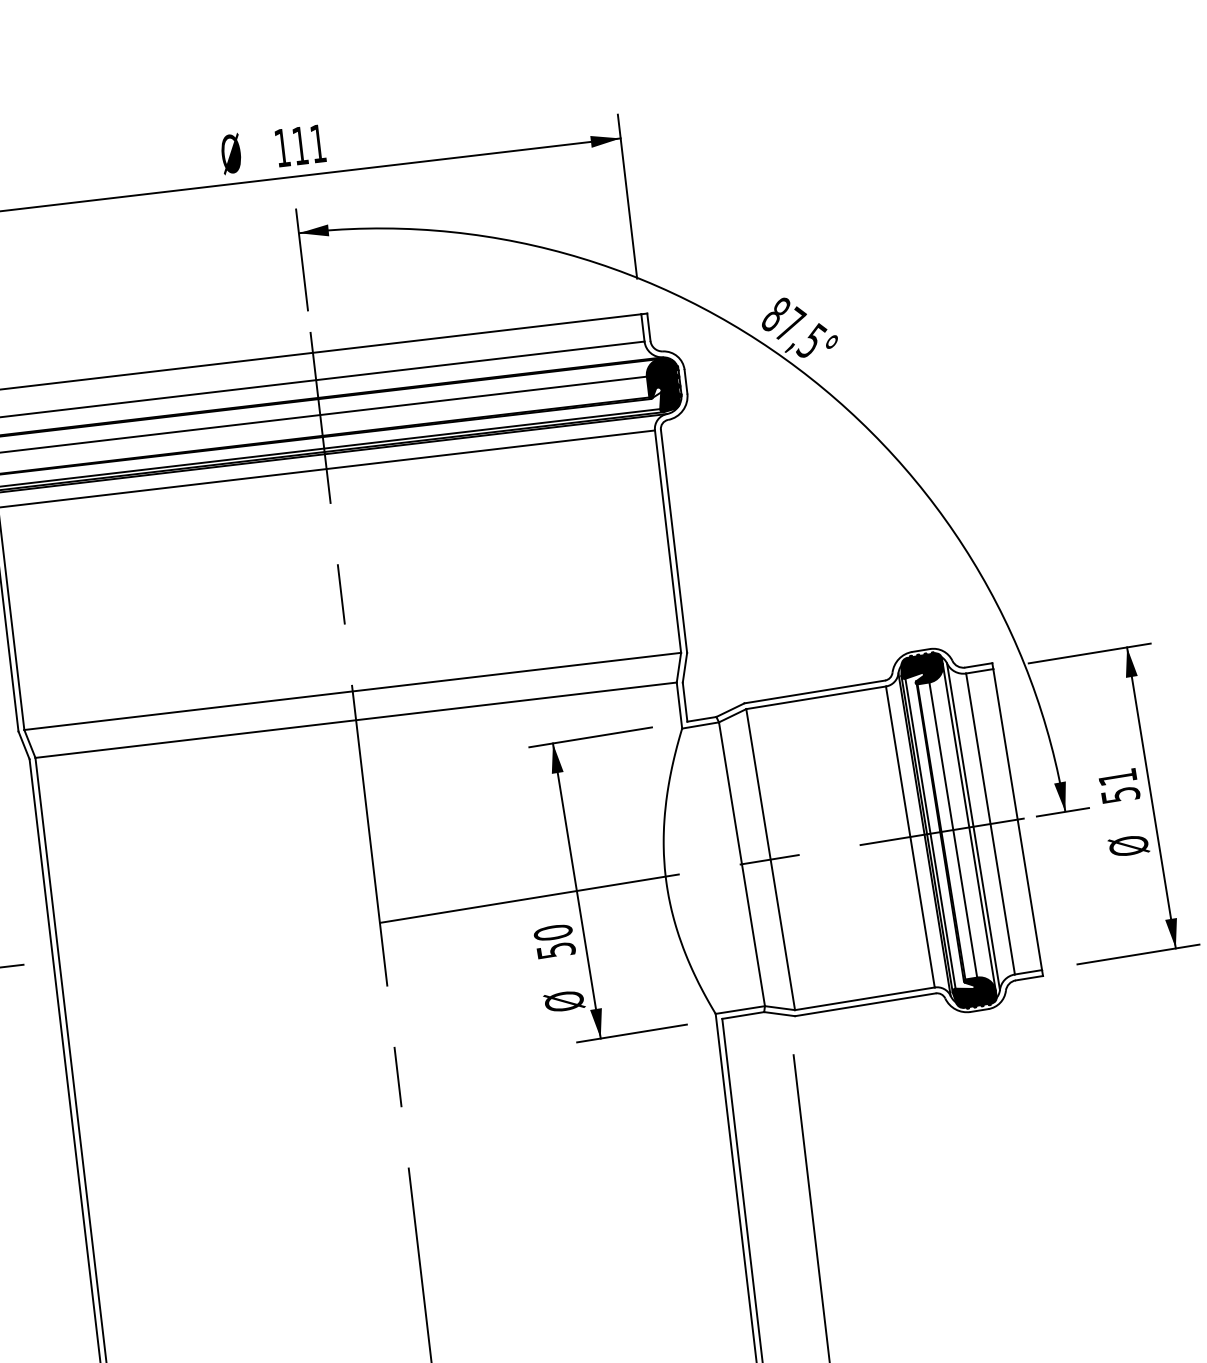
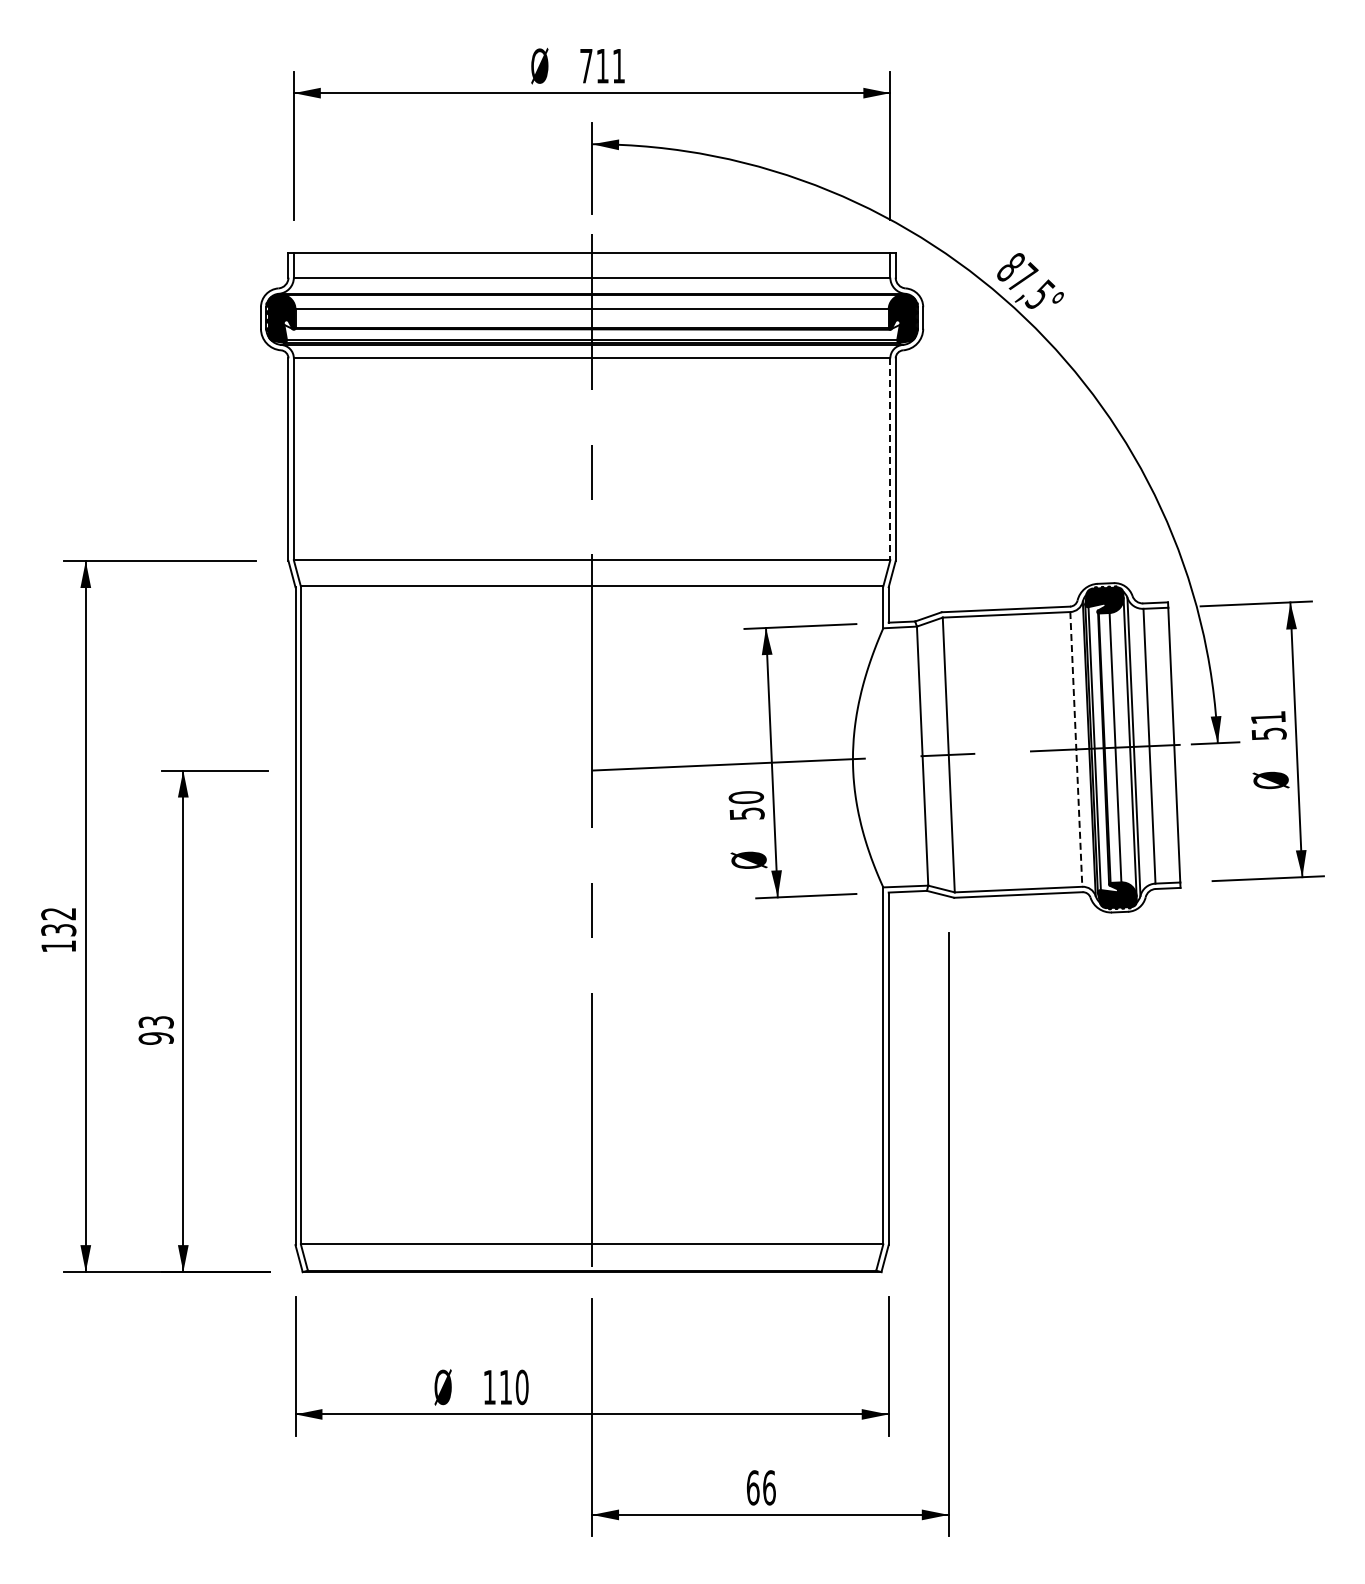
text: (282, 148) -> (586, 66), 111 -> 711
line: (668, 541) -> (890, 459), solid -> dashed
line: (910, 837) -> (1076, 749), solid -> dashed

